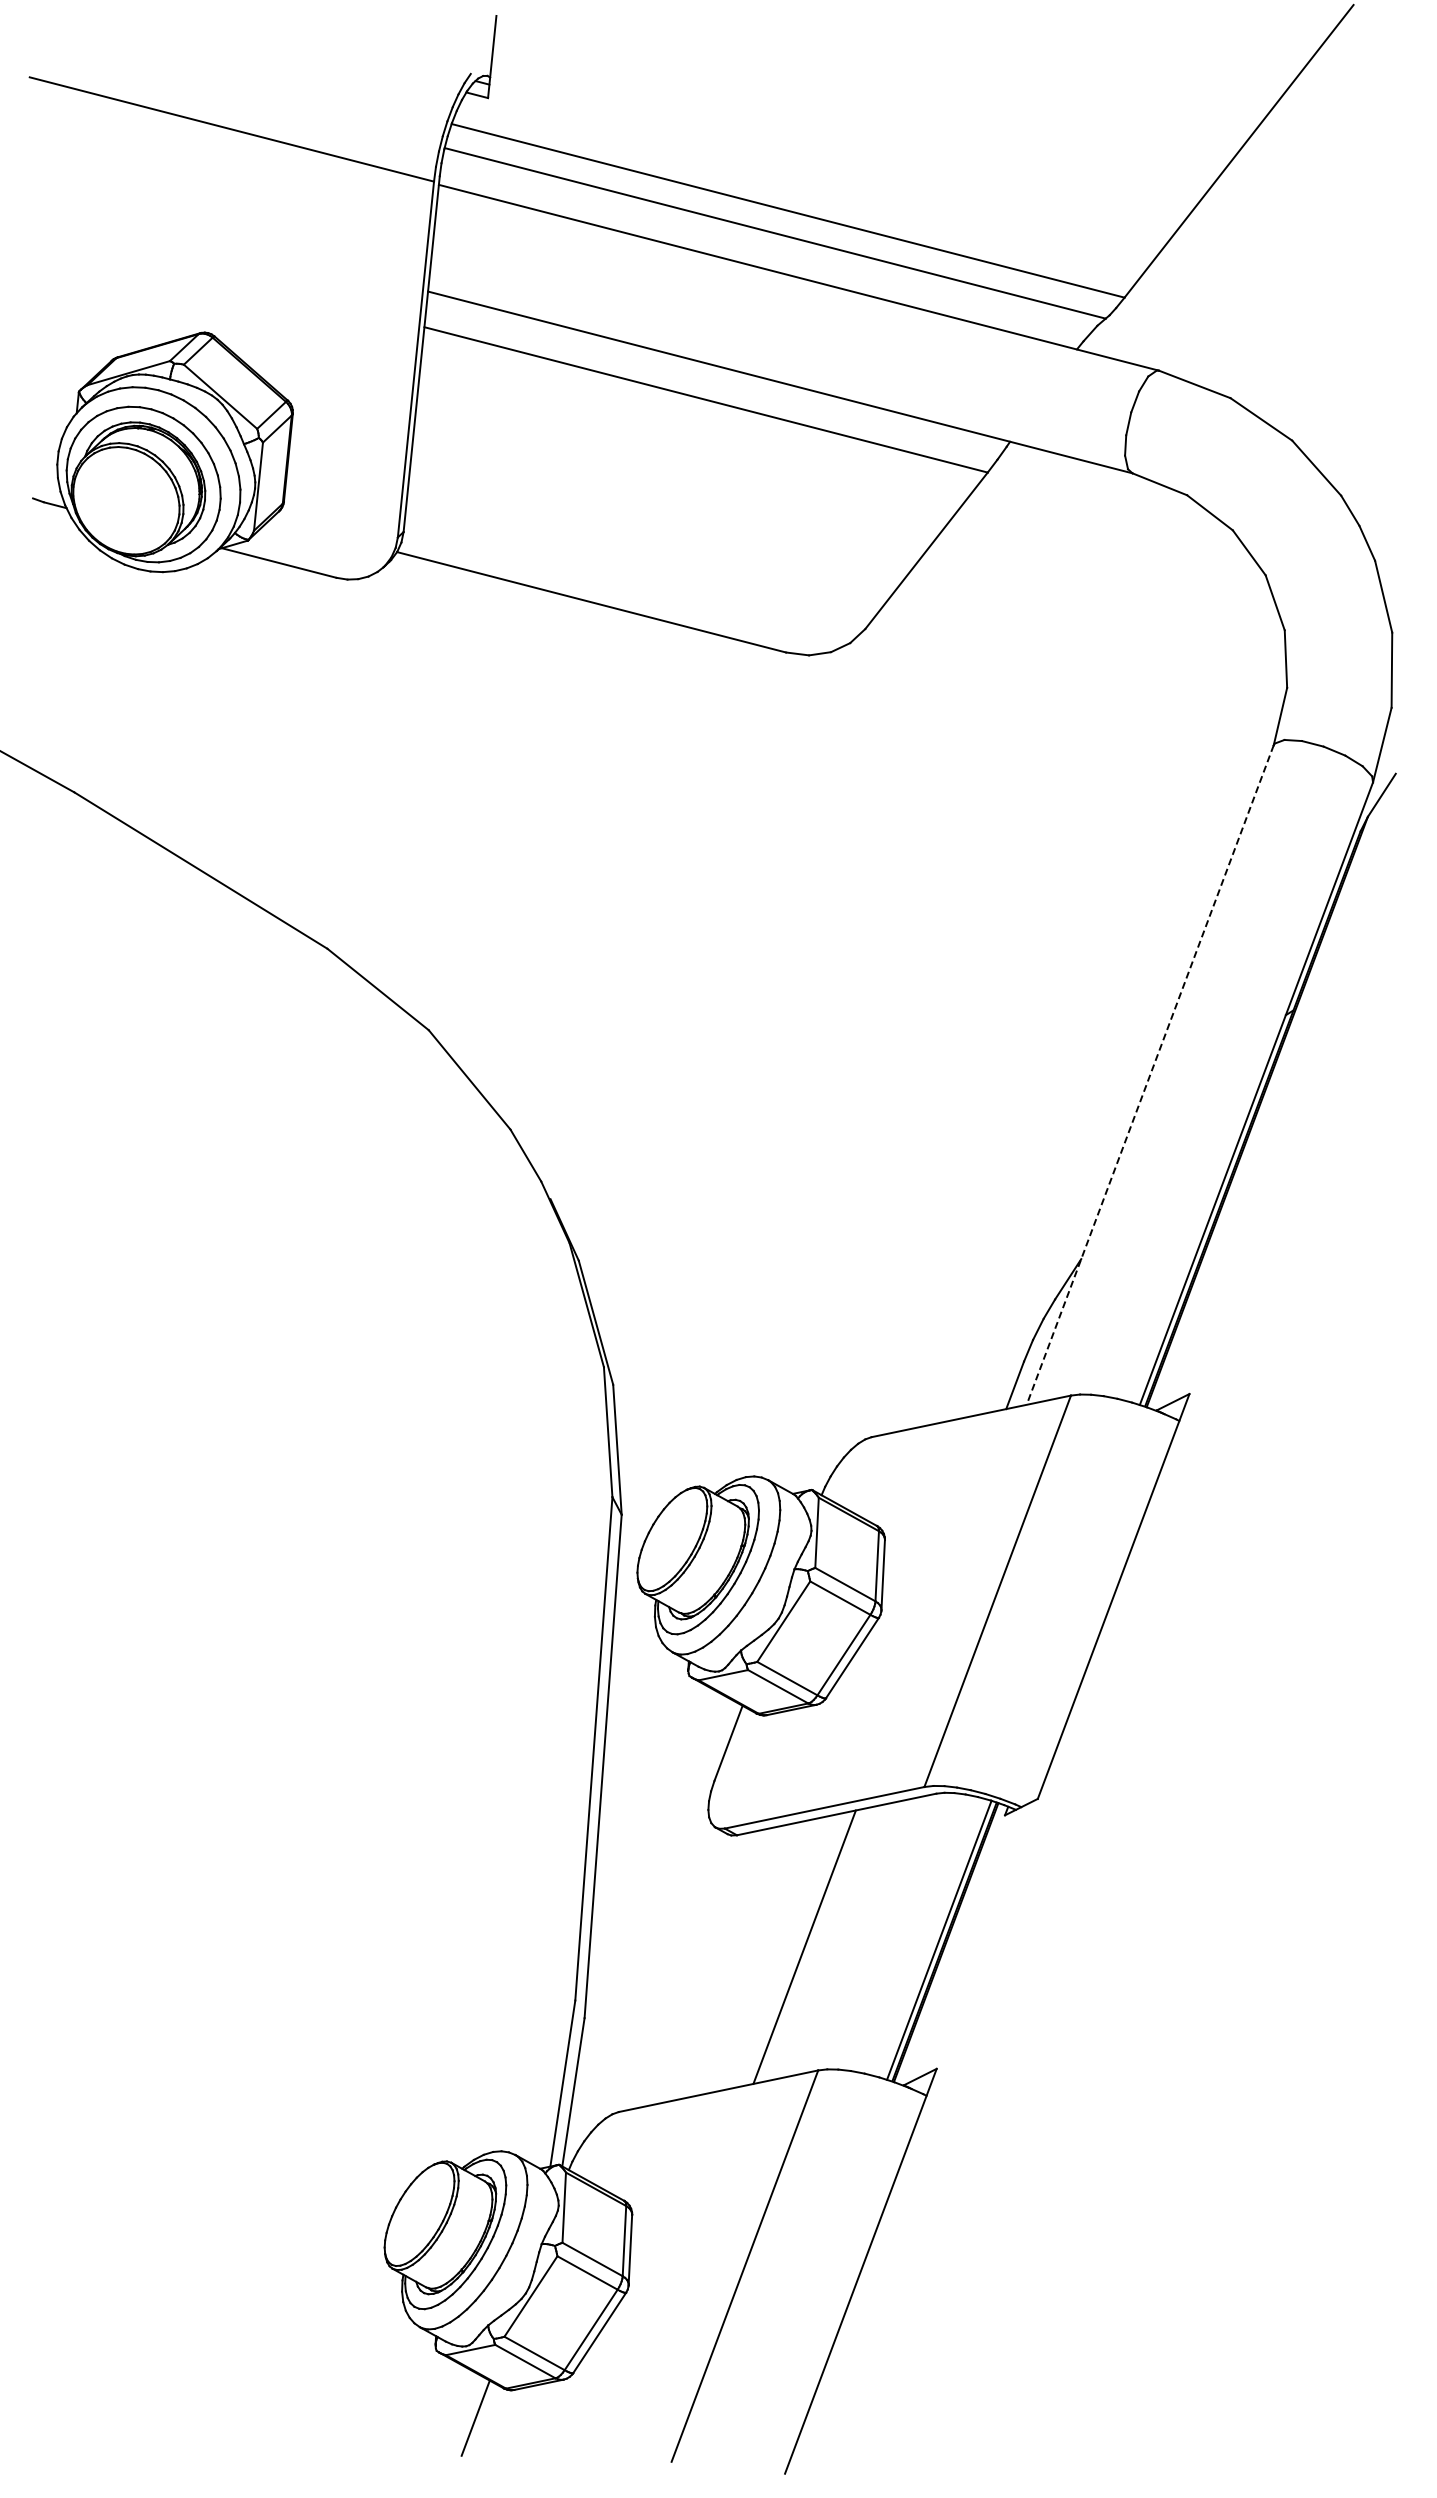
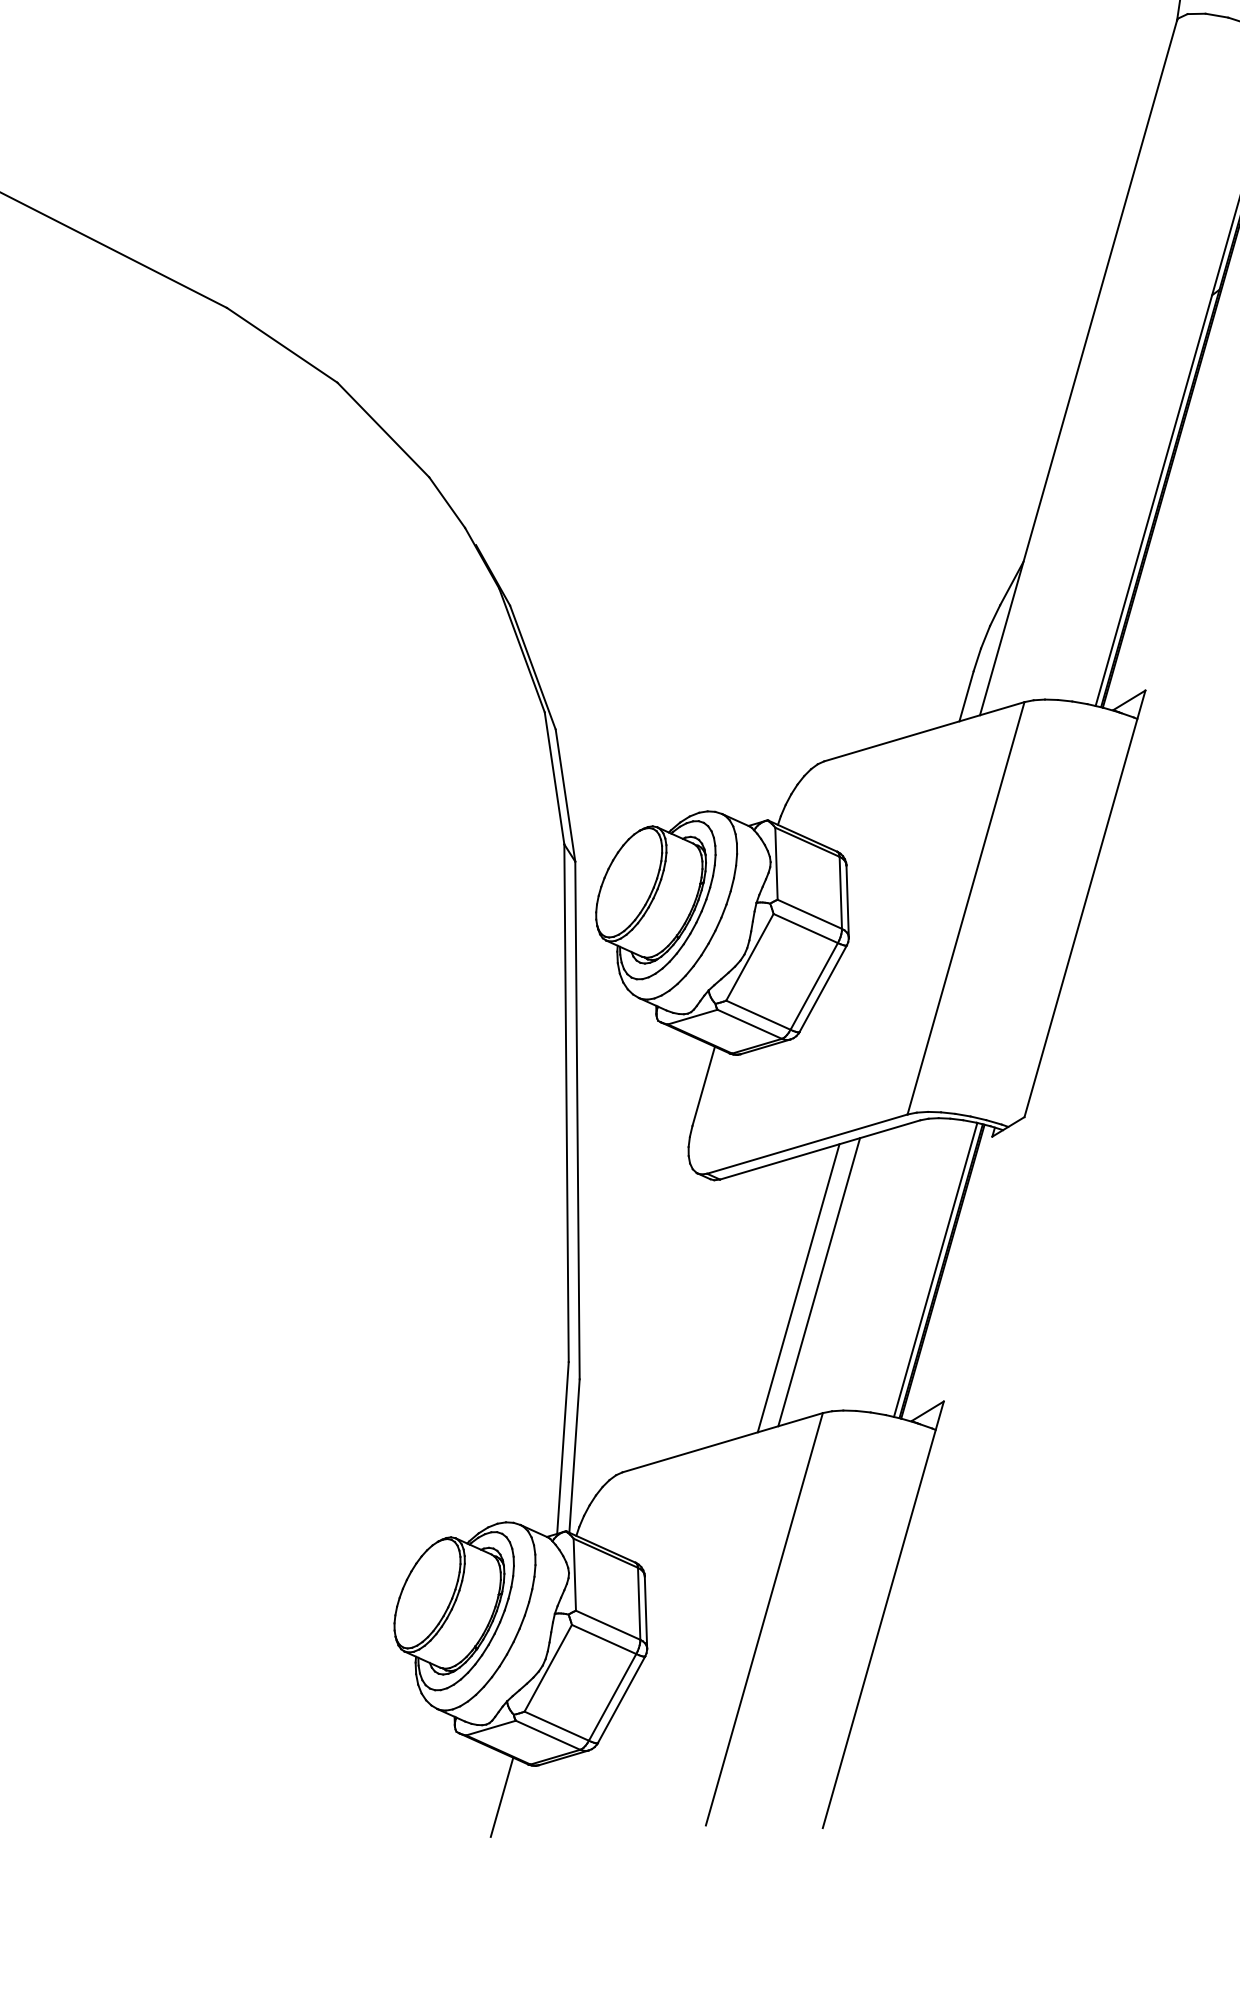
line: (1150, 1075) -> (1078, 368), dashed -> solid
line: (824, 1942) -> (818, 1281), added

